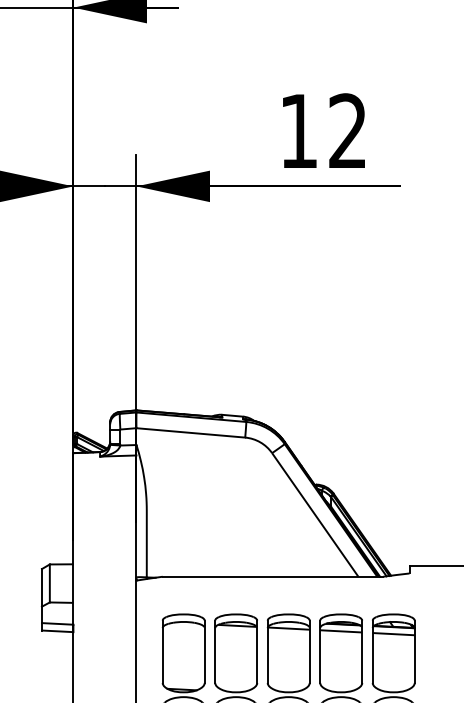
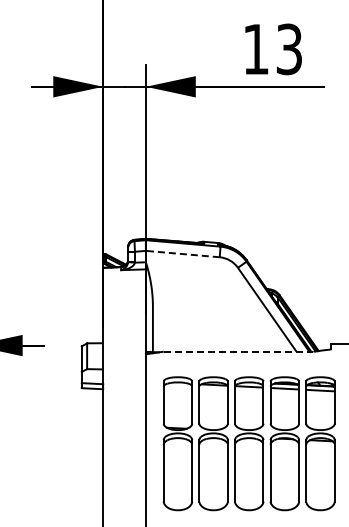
text: (346, 131) -> (288, 49), 12 -> 13
line: (190, 433) -> (182, 254), solid -> dashed
line: (272, 576) -> (238, 351), solid -> dashed

